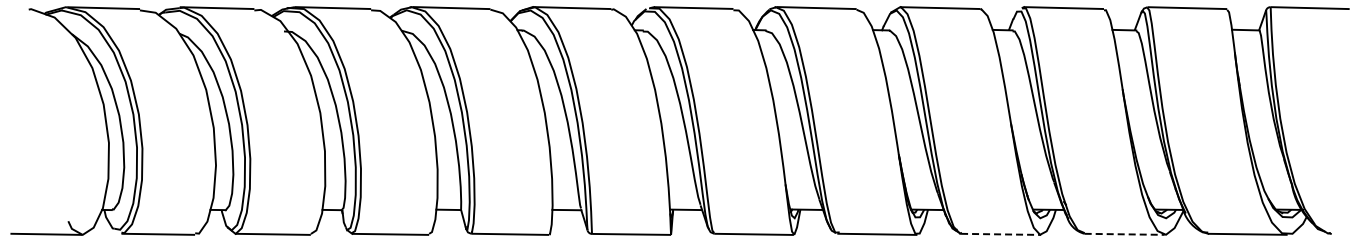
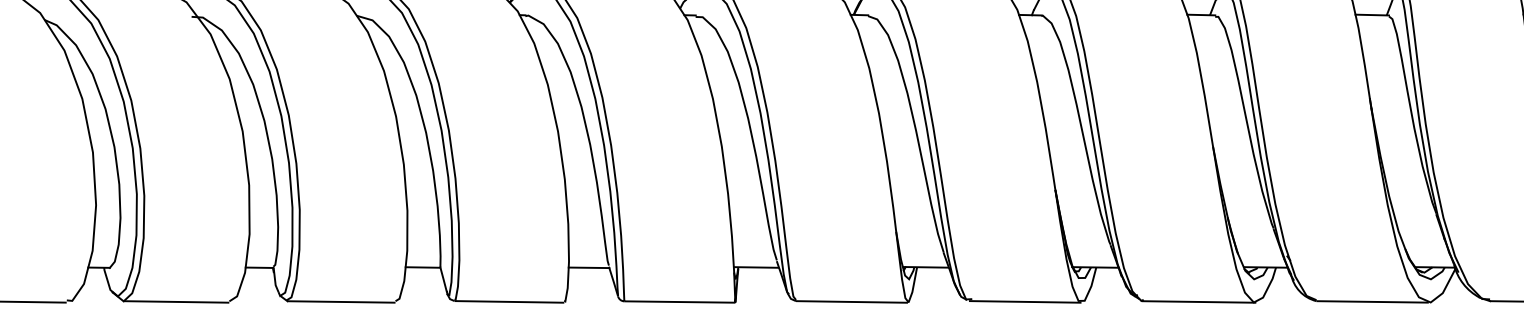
line: (1001, 234) -> (1199, 302), dashed -> solid
line: (1124, 234) -> (1372, 302), dashed -> solid

